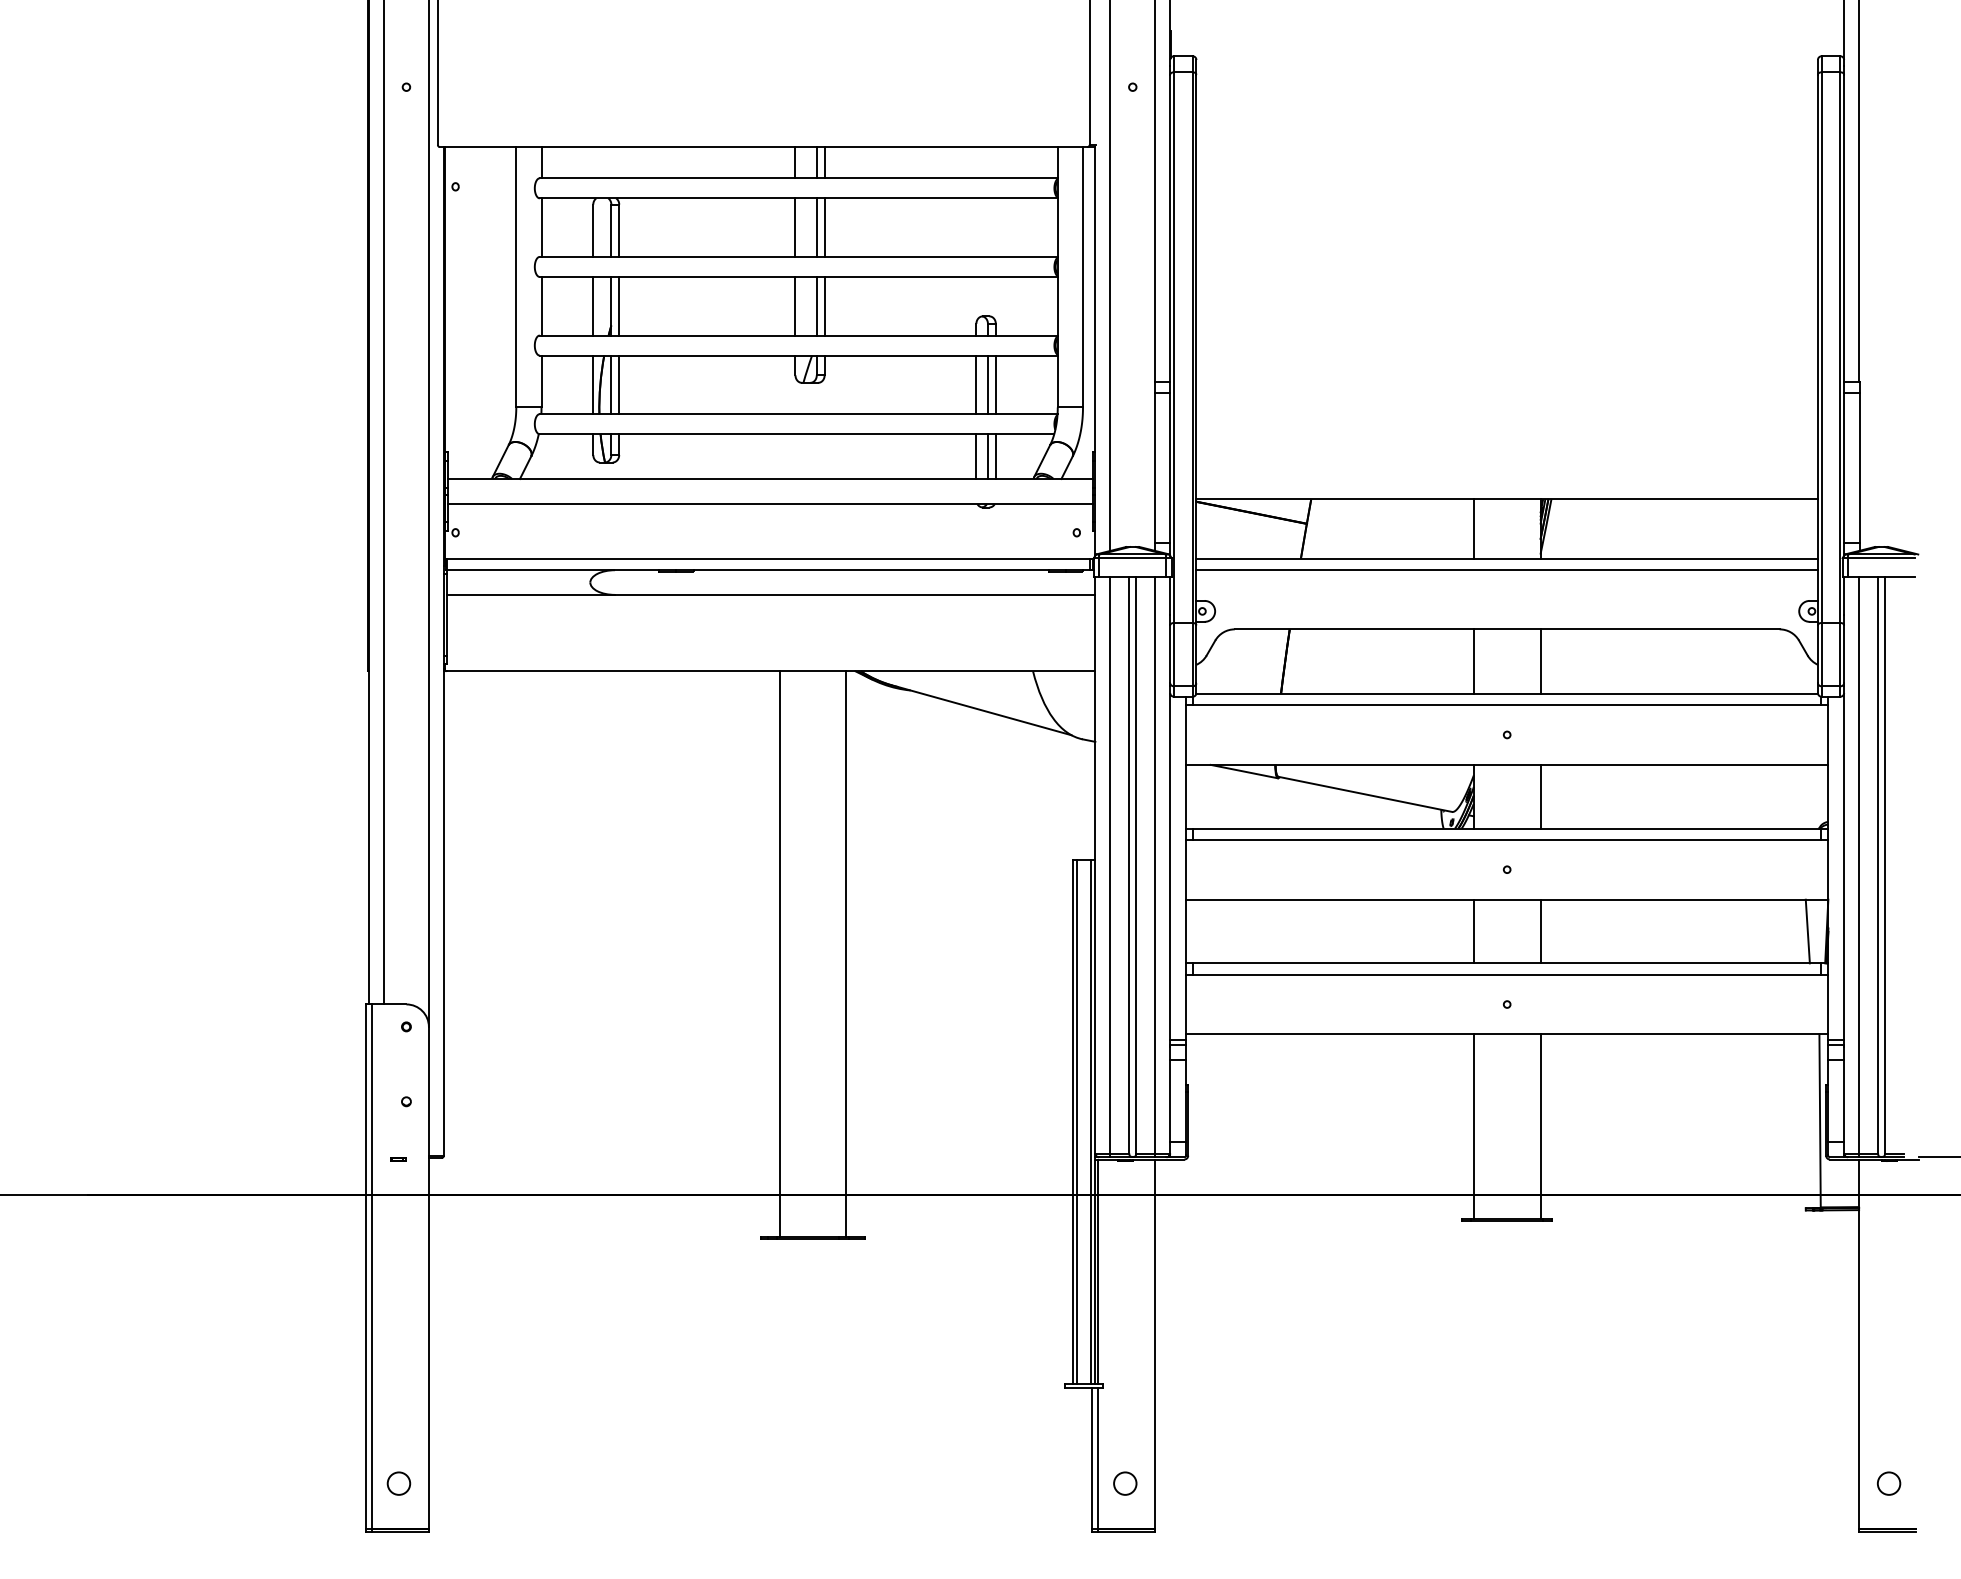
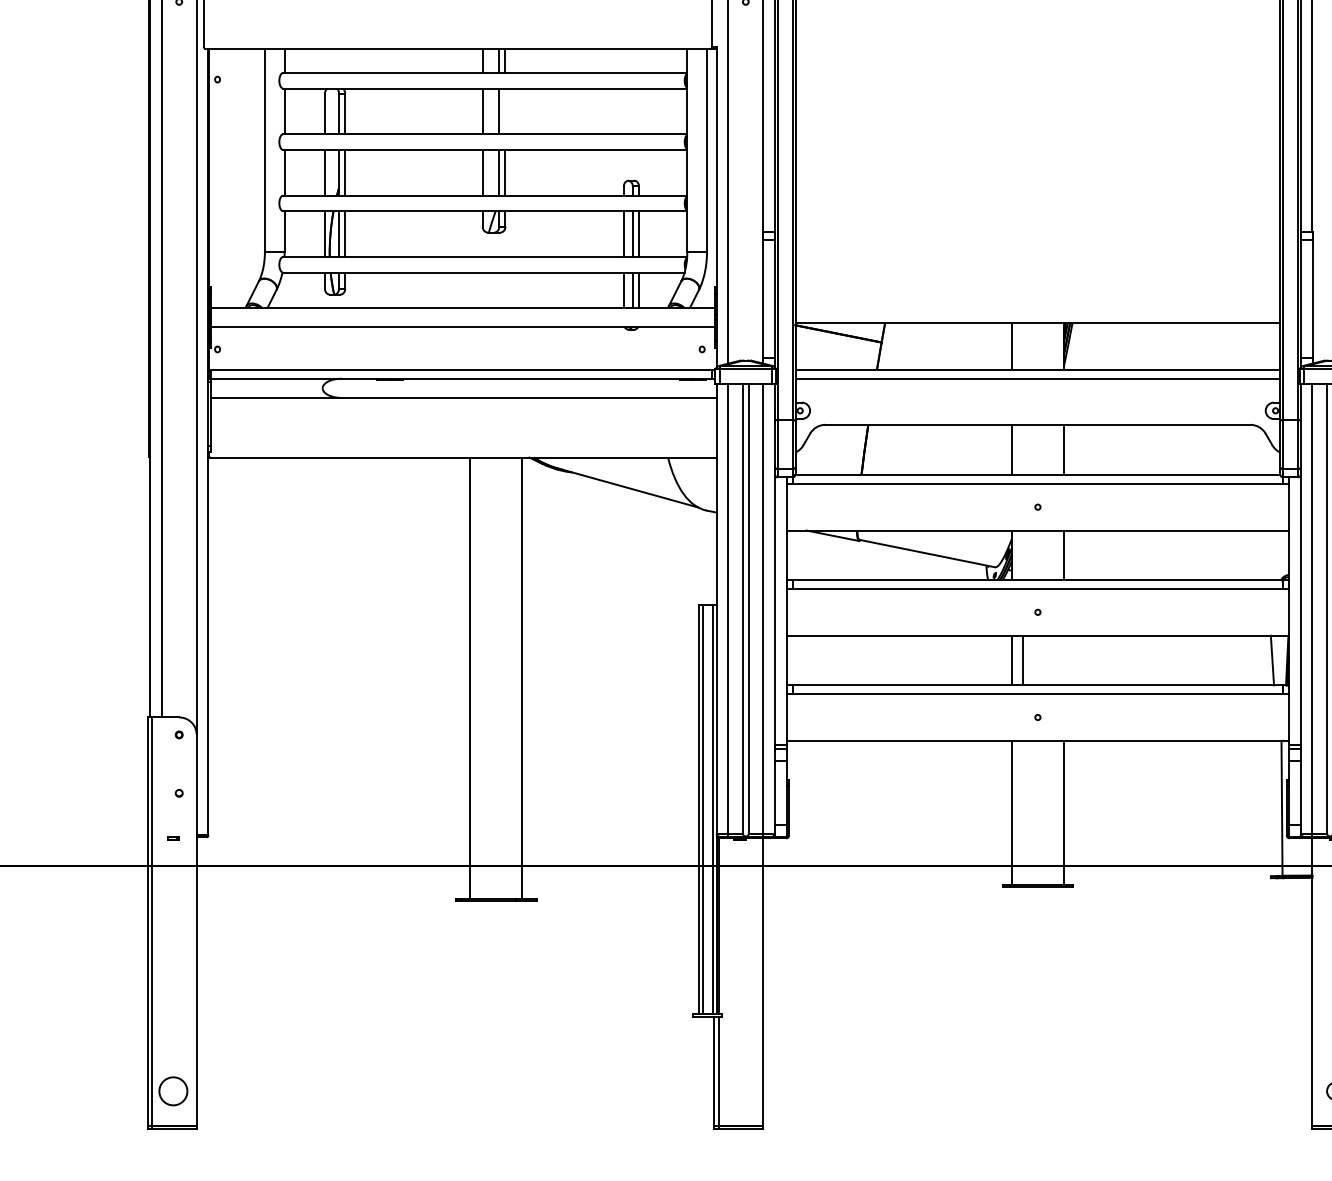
line: (824, 227) -> (505, 111), removed
line: (1540, 931) -> (1022, 660), moved
circle: (398, 1483) -> (173, 1091), size x1.6
circle: (1125, 1483) -> (740, 1091), removed

